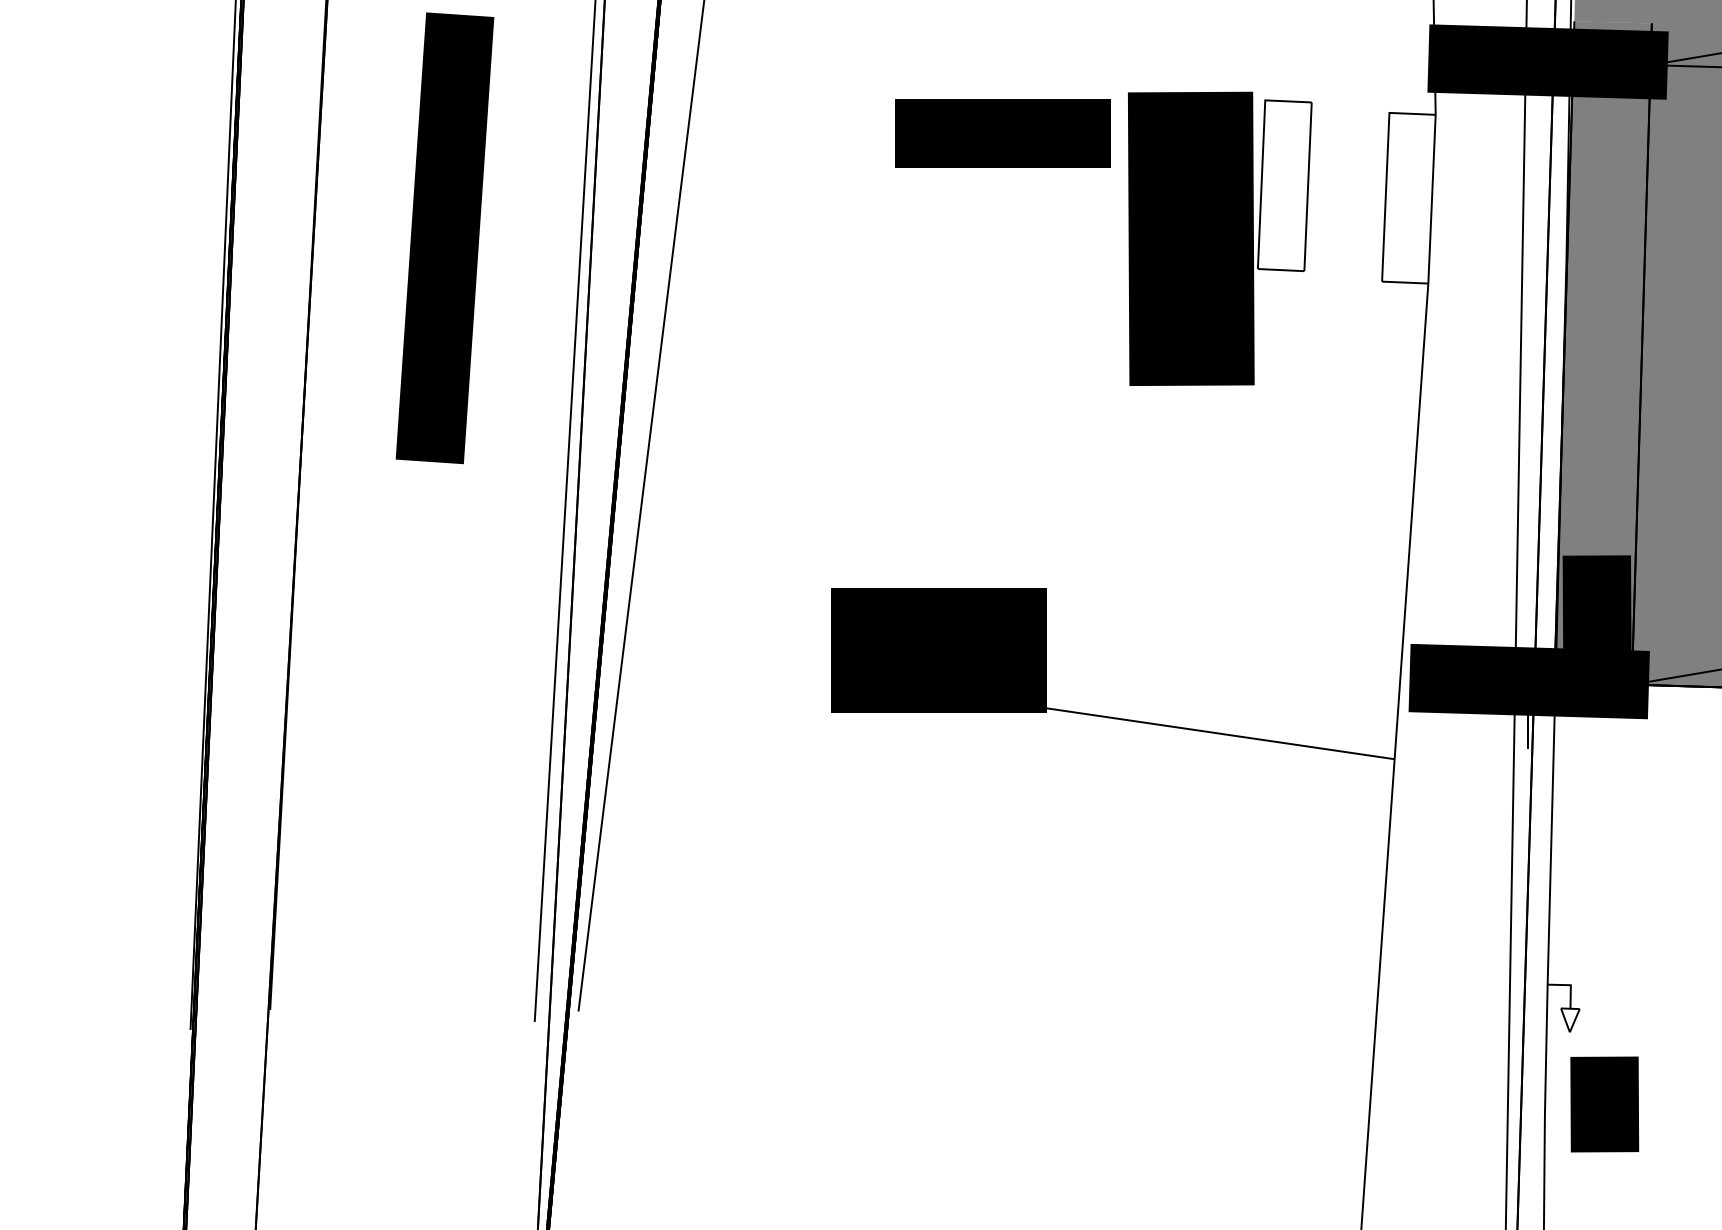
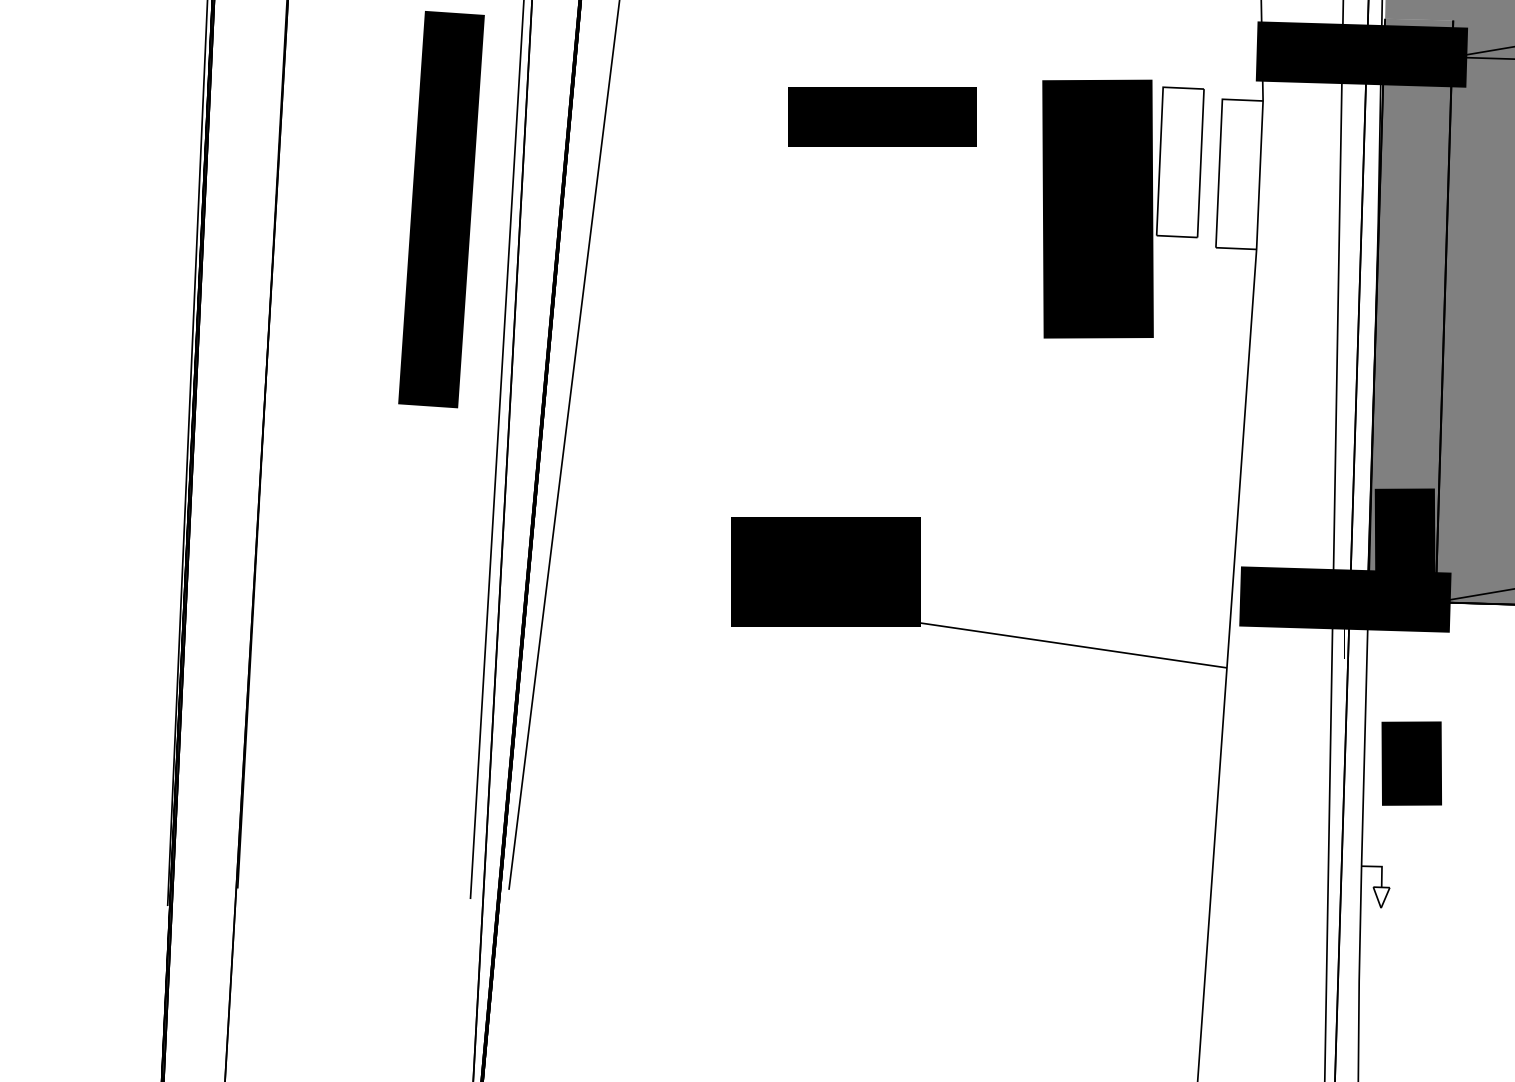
text: (444, 238) -> (441, 209), moved
text: (1220, 238) -> (1123, 208), moved
text: (1604, 1104) -> (1411, 763), moved

